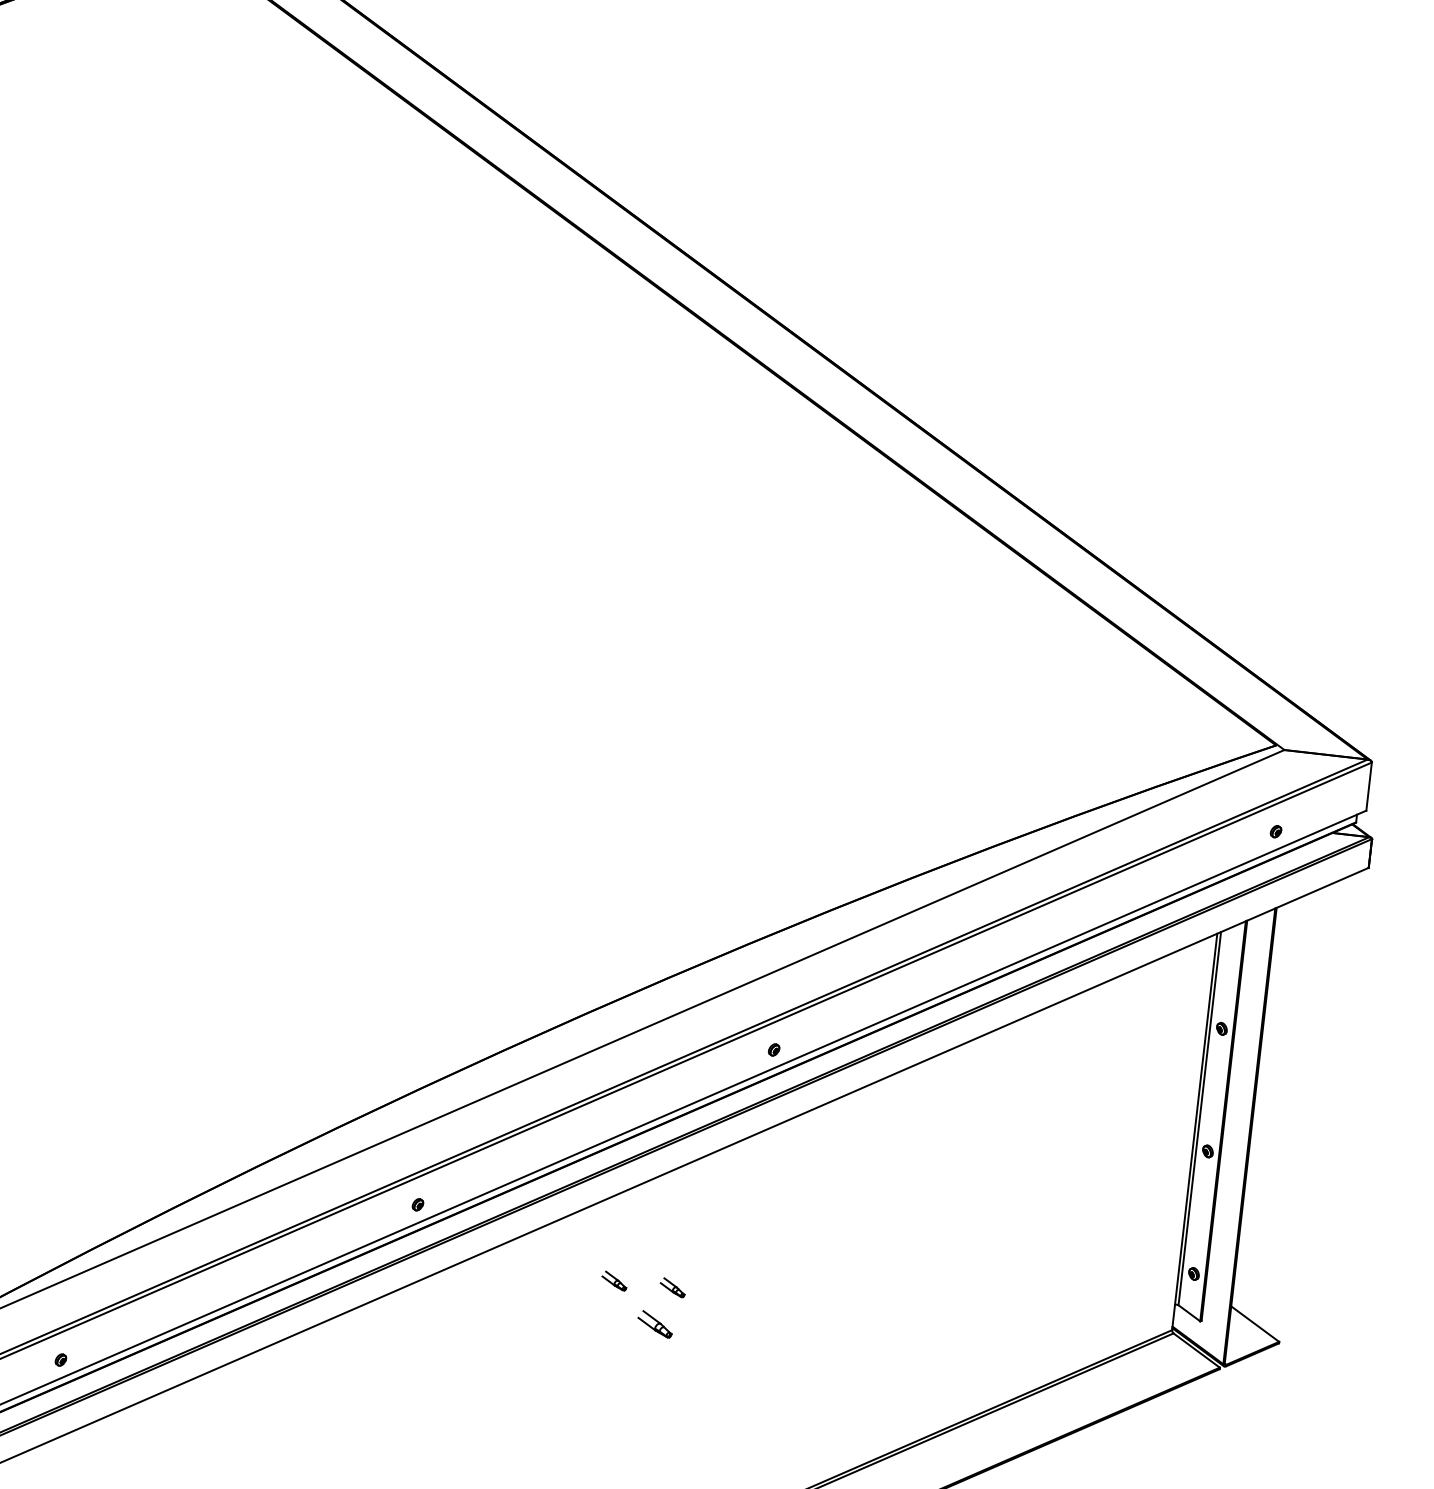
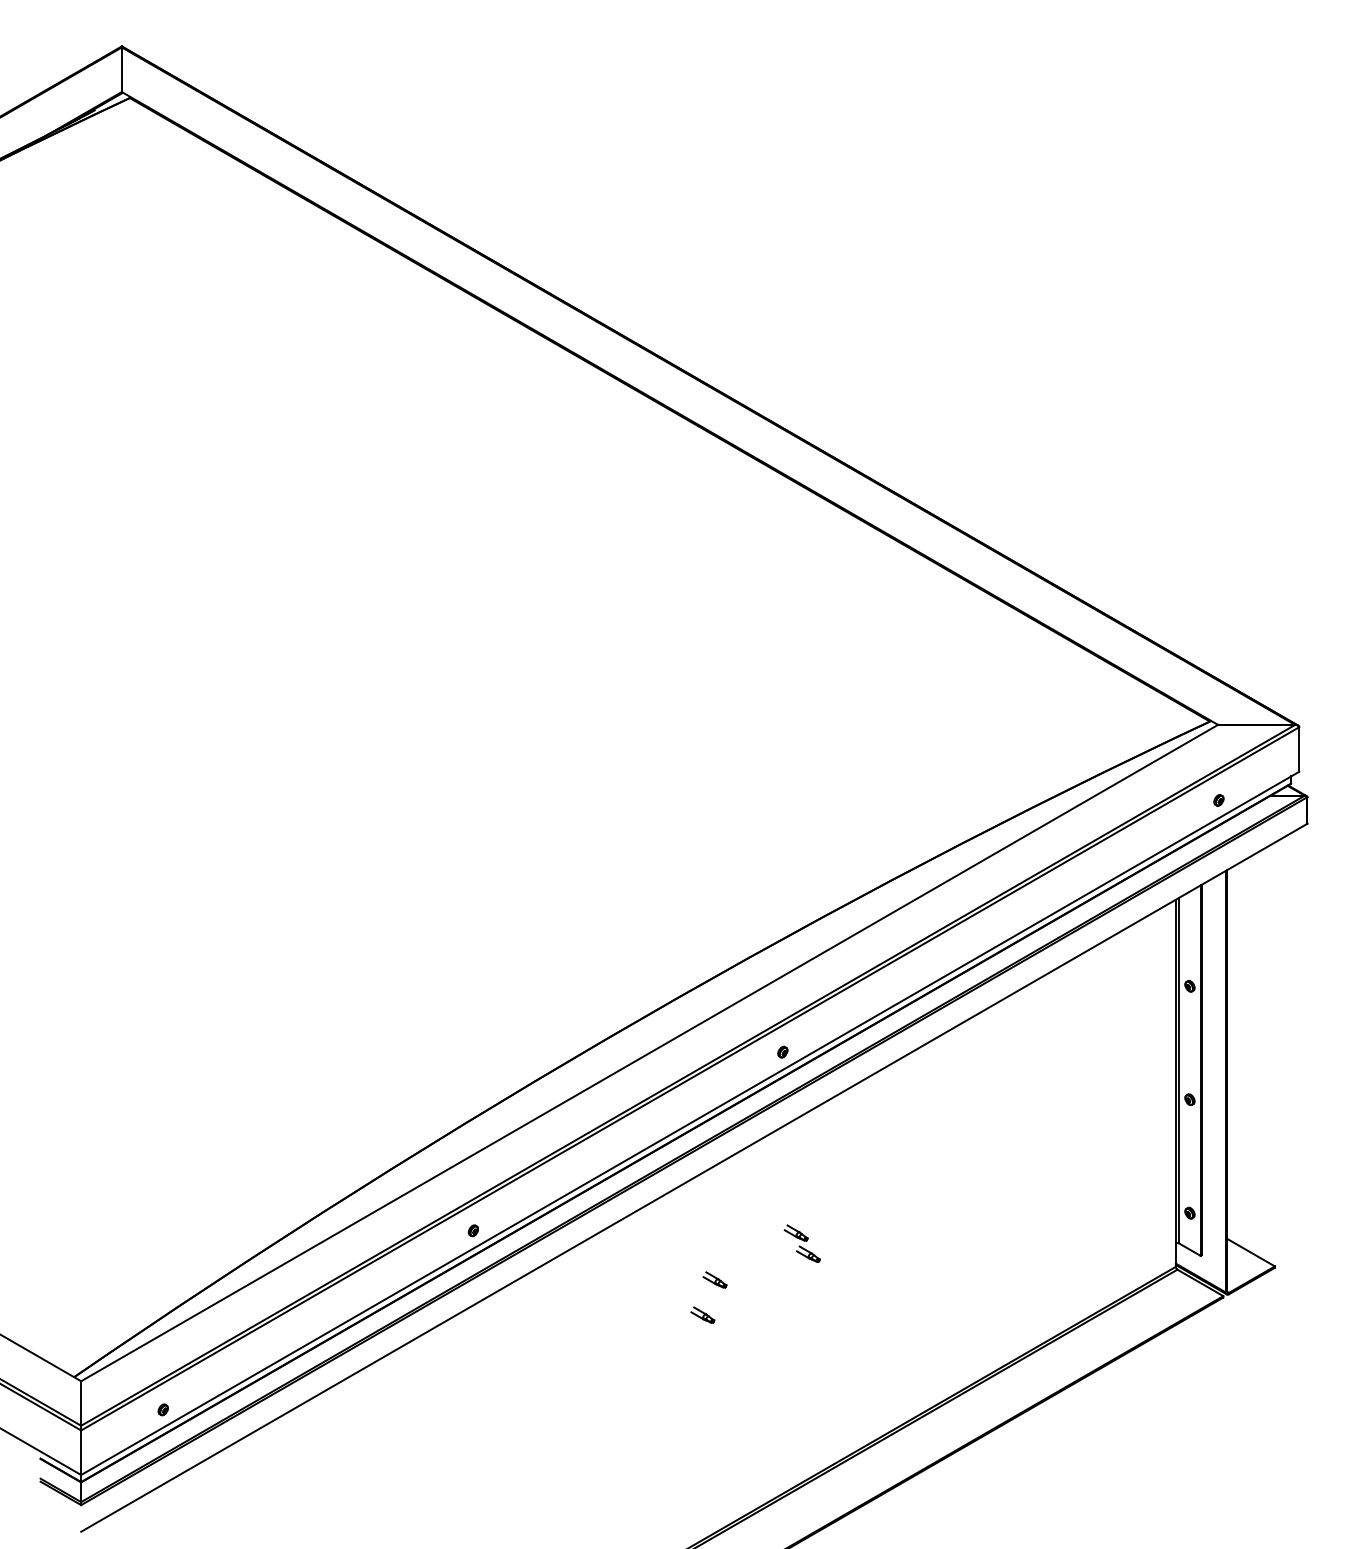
part: (770, 1258) -> (801, 1243), added
part: (614, 1280) -> (660, 1279), removed
part: (655, 1323) -> (702, 1314), size x0.71

